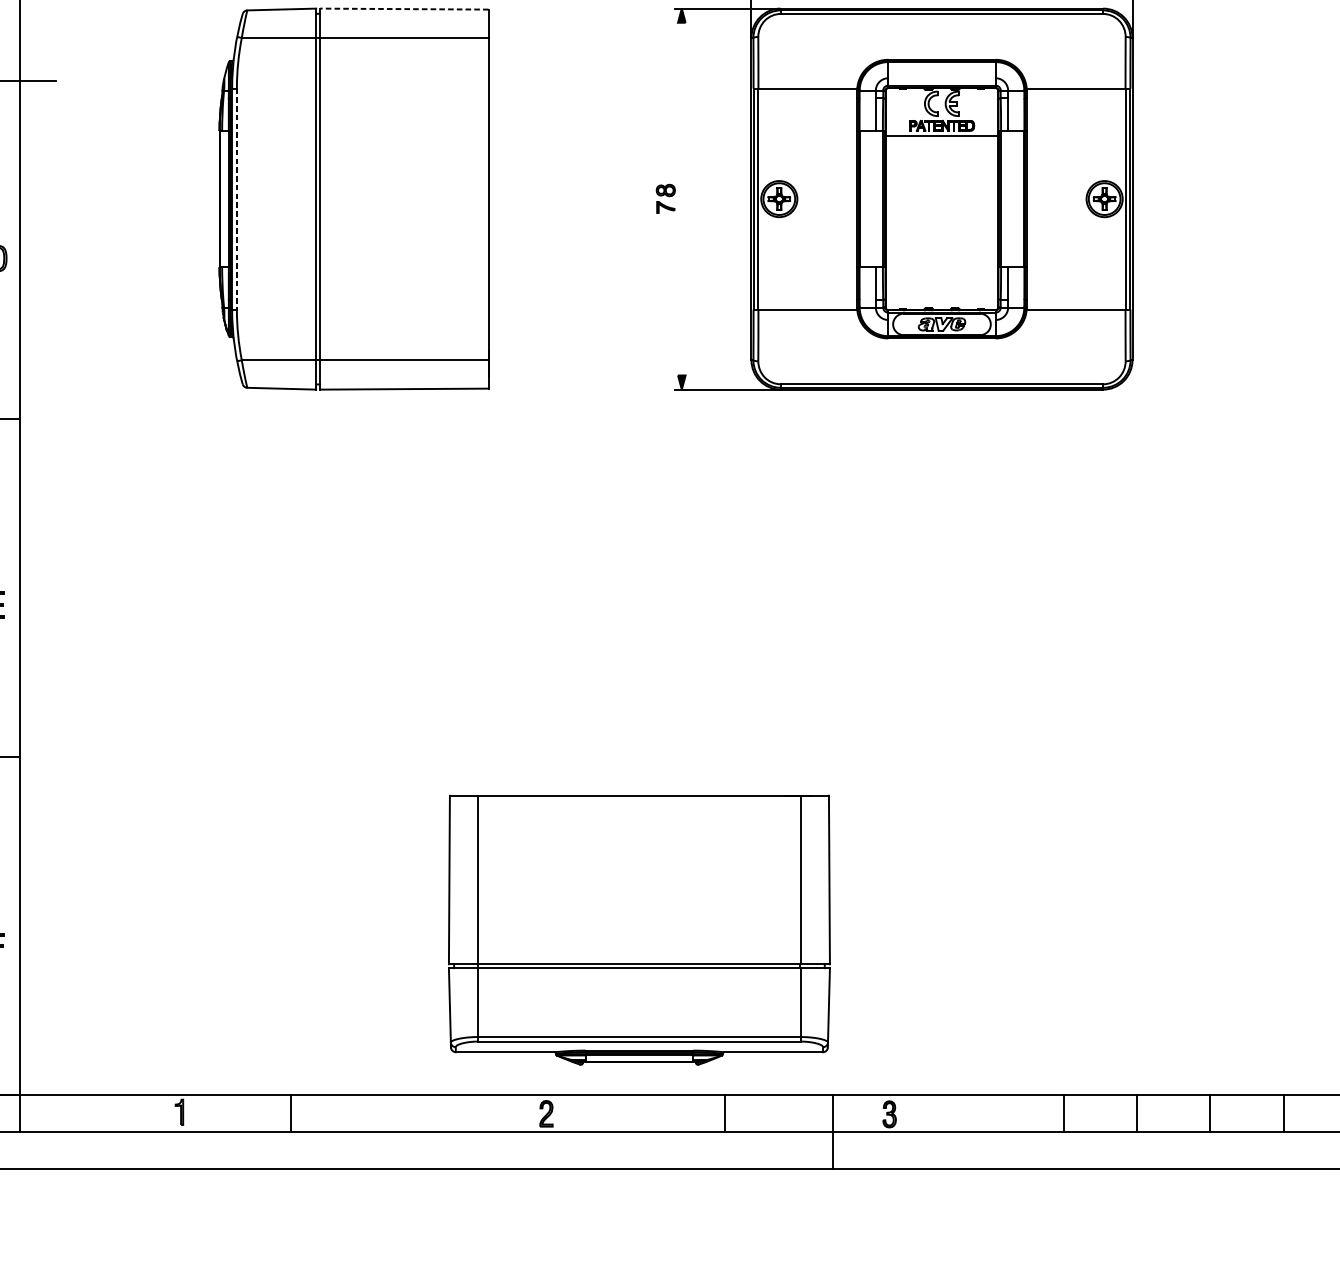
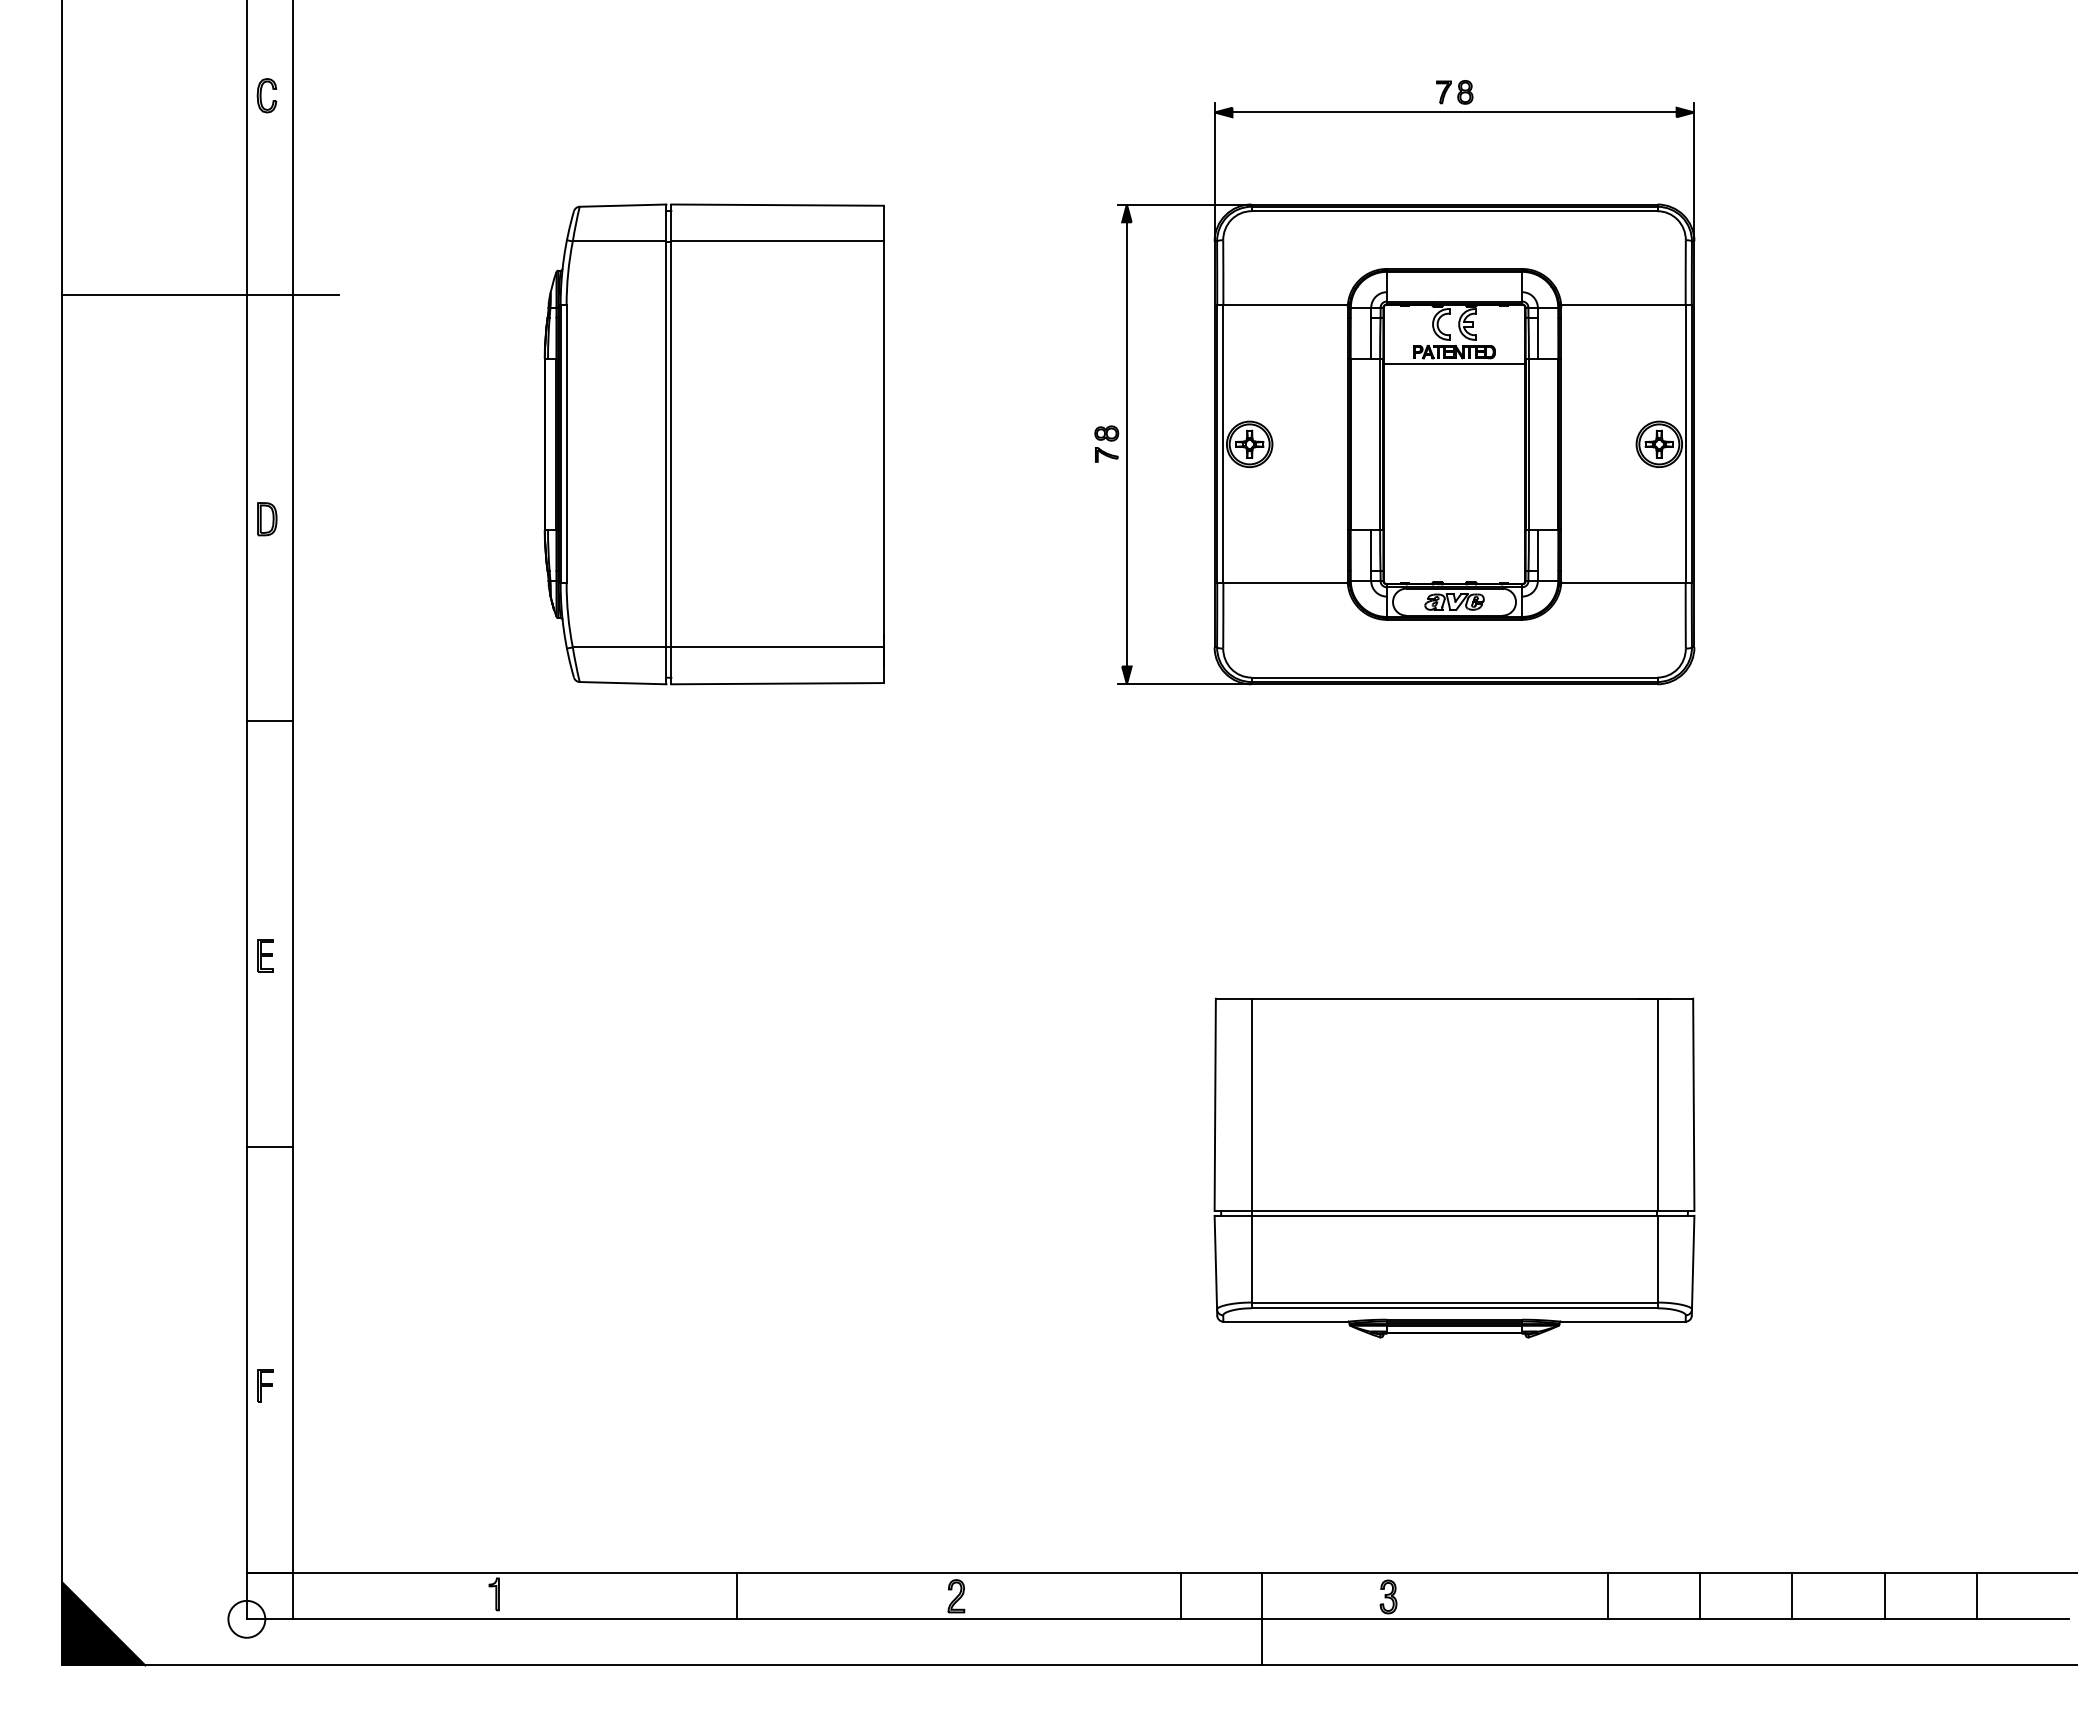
line: (403, 9) -> (776, 205), dashed -> solid
line: (236, 199) -> (566, 444), dashed -> solid
line: (681, 199) -> (1126, 444), added
part: (639, 929) -> (1454, 1167), moved
line: (291, 1114) -> (737, 1596), moved
line: (832, 1132) -> (1261, 1619), moved

